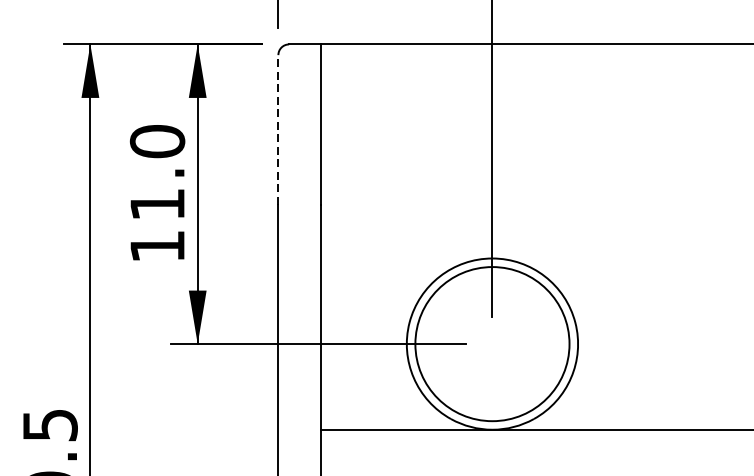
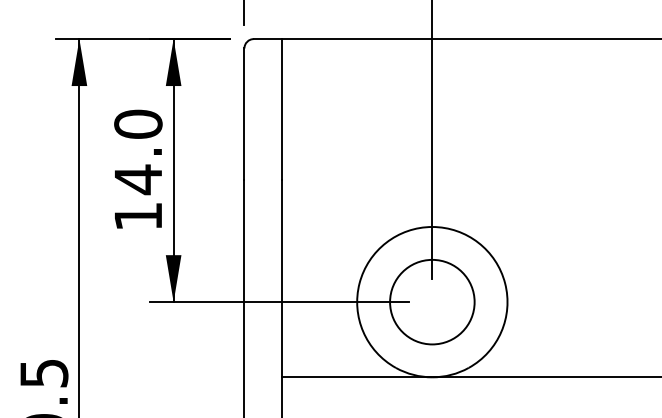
line: (278, 130) -> (244, 114), dashed -> solid
text: (157, 204) -> (138, 179), 11.0 -> 14.0
circle: (492, 343) -> (432, 301), size x0.62

